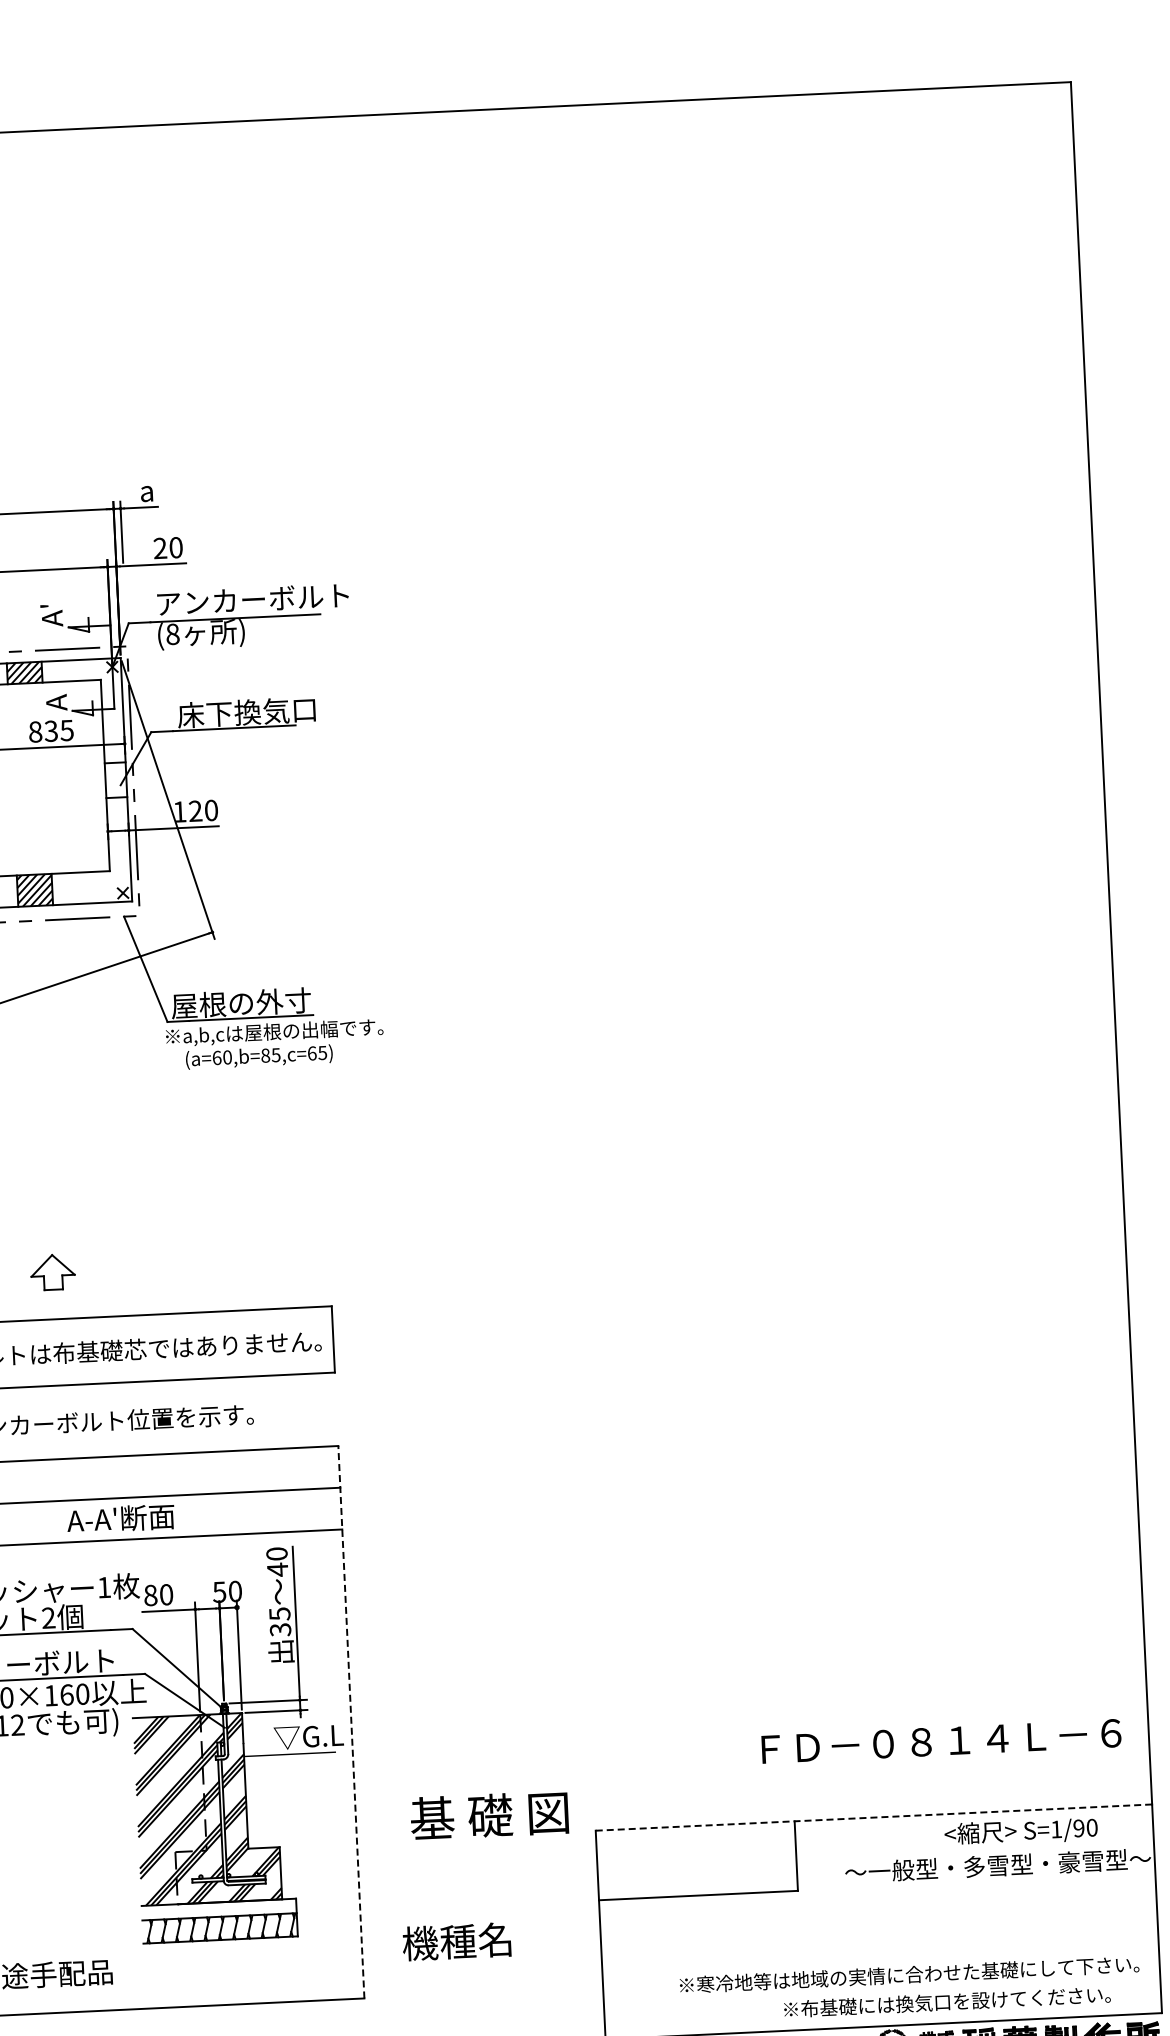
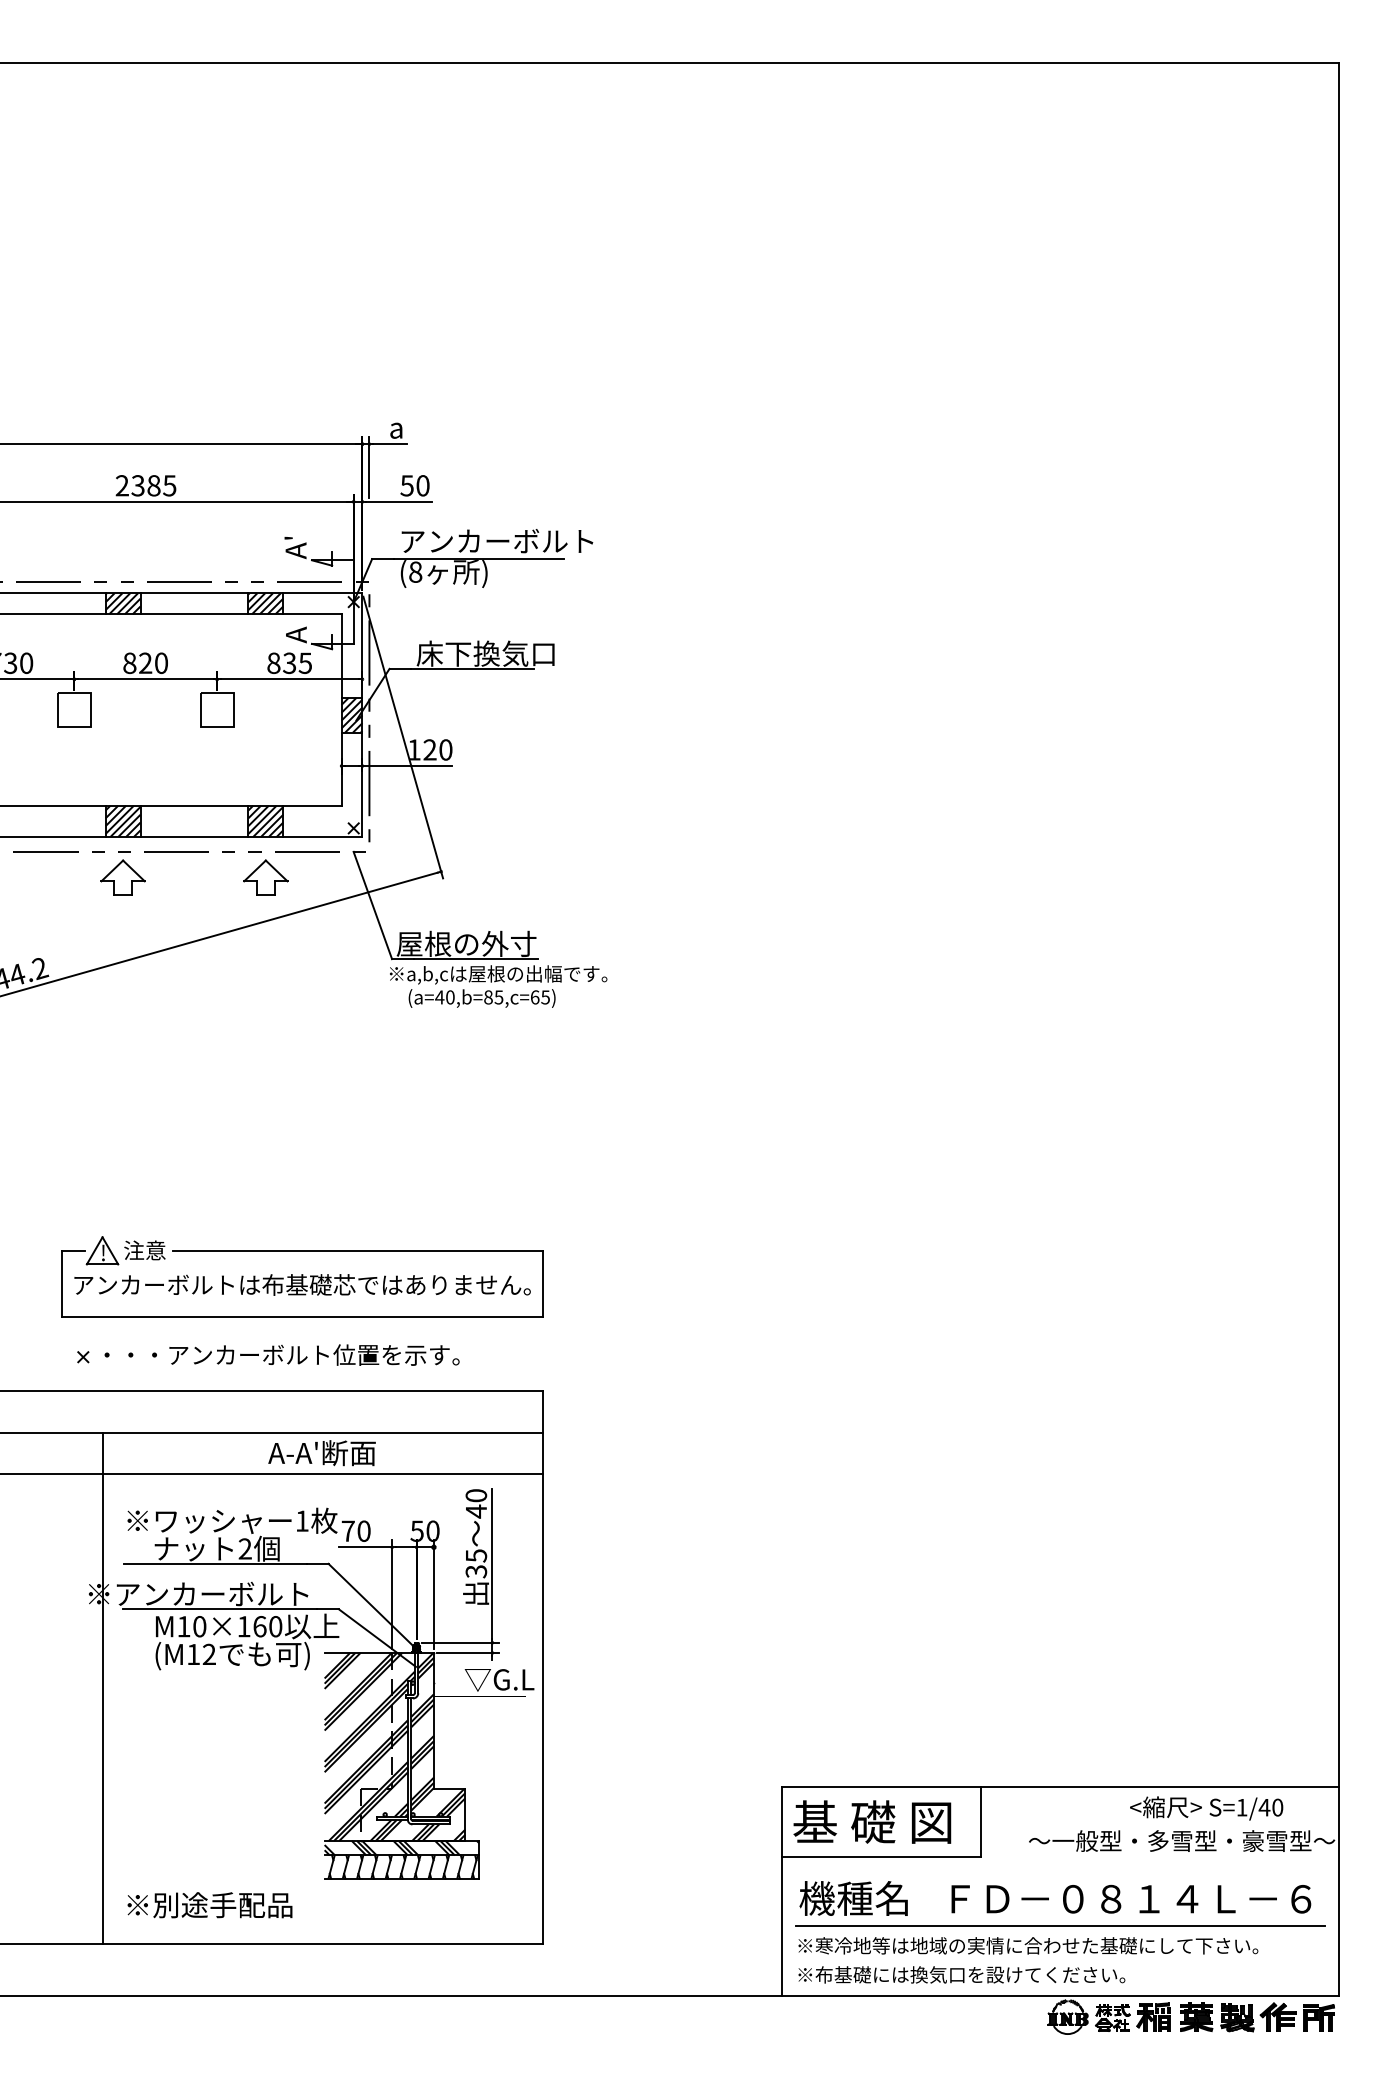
text: (159, 548) -> (406, 485), 20 -> 50
hatch: (115, 779) -> (351, 714), added
text: (216, 1058) -> (439, 997), (a=60,b=85,c=65) -> (a=40,b=85,c=65)
part: (52, 1272) -> (265, 877), moved
text: (149, 1594) -> (347, 1530), 80 -> 70
line: (351, 1722) -> (542, 1667), dashed -> solid
text: (941, 1740) -> (1131, 1898), moved
text: (489, 1815) -> (872, 1821), moved
line: (874, 1817) -> (1060, 1787), dashed -> solid
text: (1078, 1828) -> (1264, 1807), S=1/90 -> S=1/40
hatch: (218, 1908) -> (401, 1847), added
text: (456, 1941) -> (853, 1898), moved
line: (879, 1956) -> (1059, 1926), added
text: (909, 1974) -> (1028, 1945), moved
text: (946, 2001) -> (961, 1974), moved

